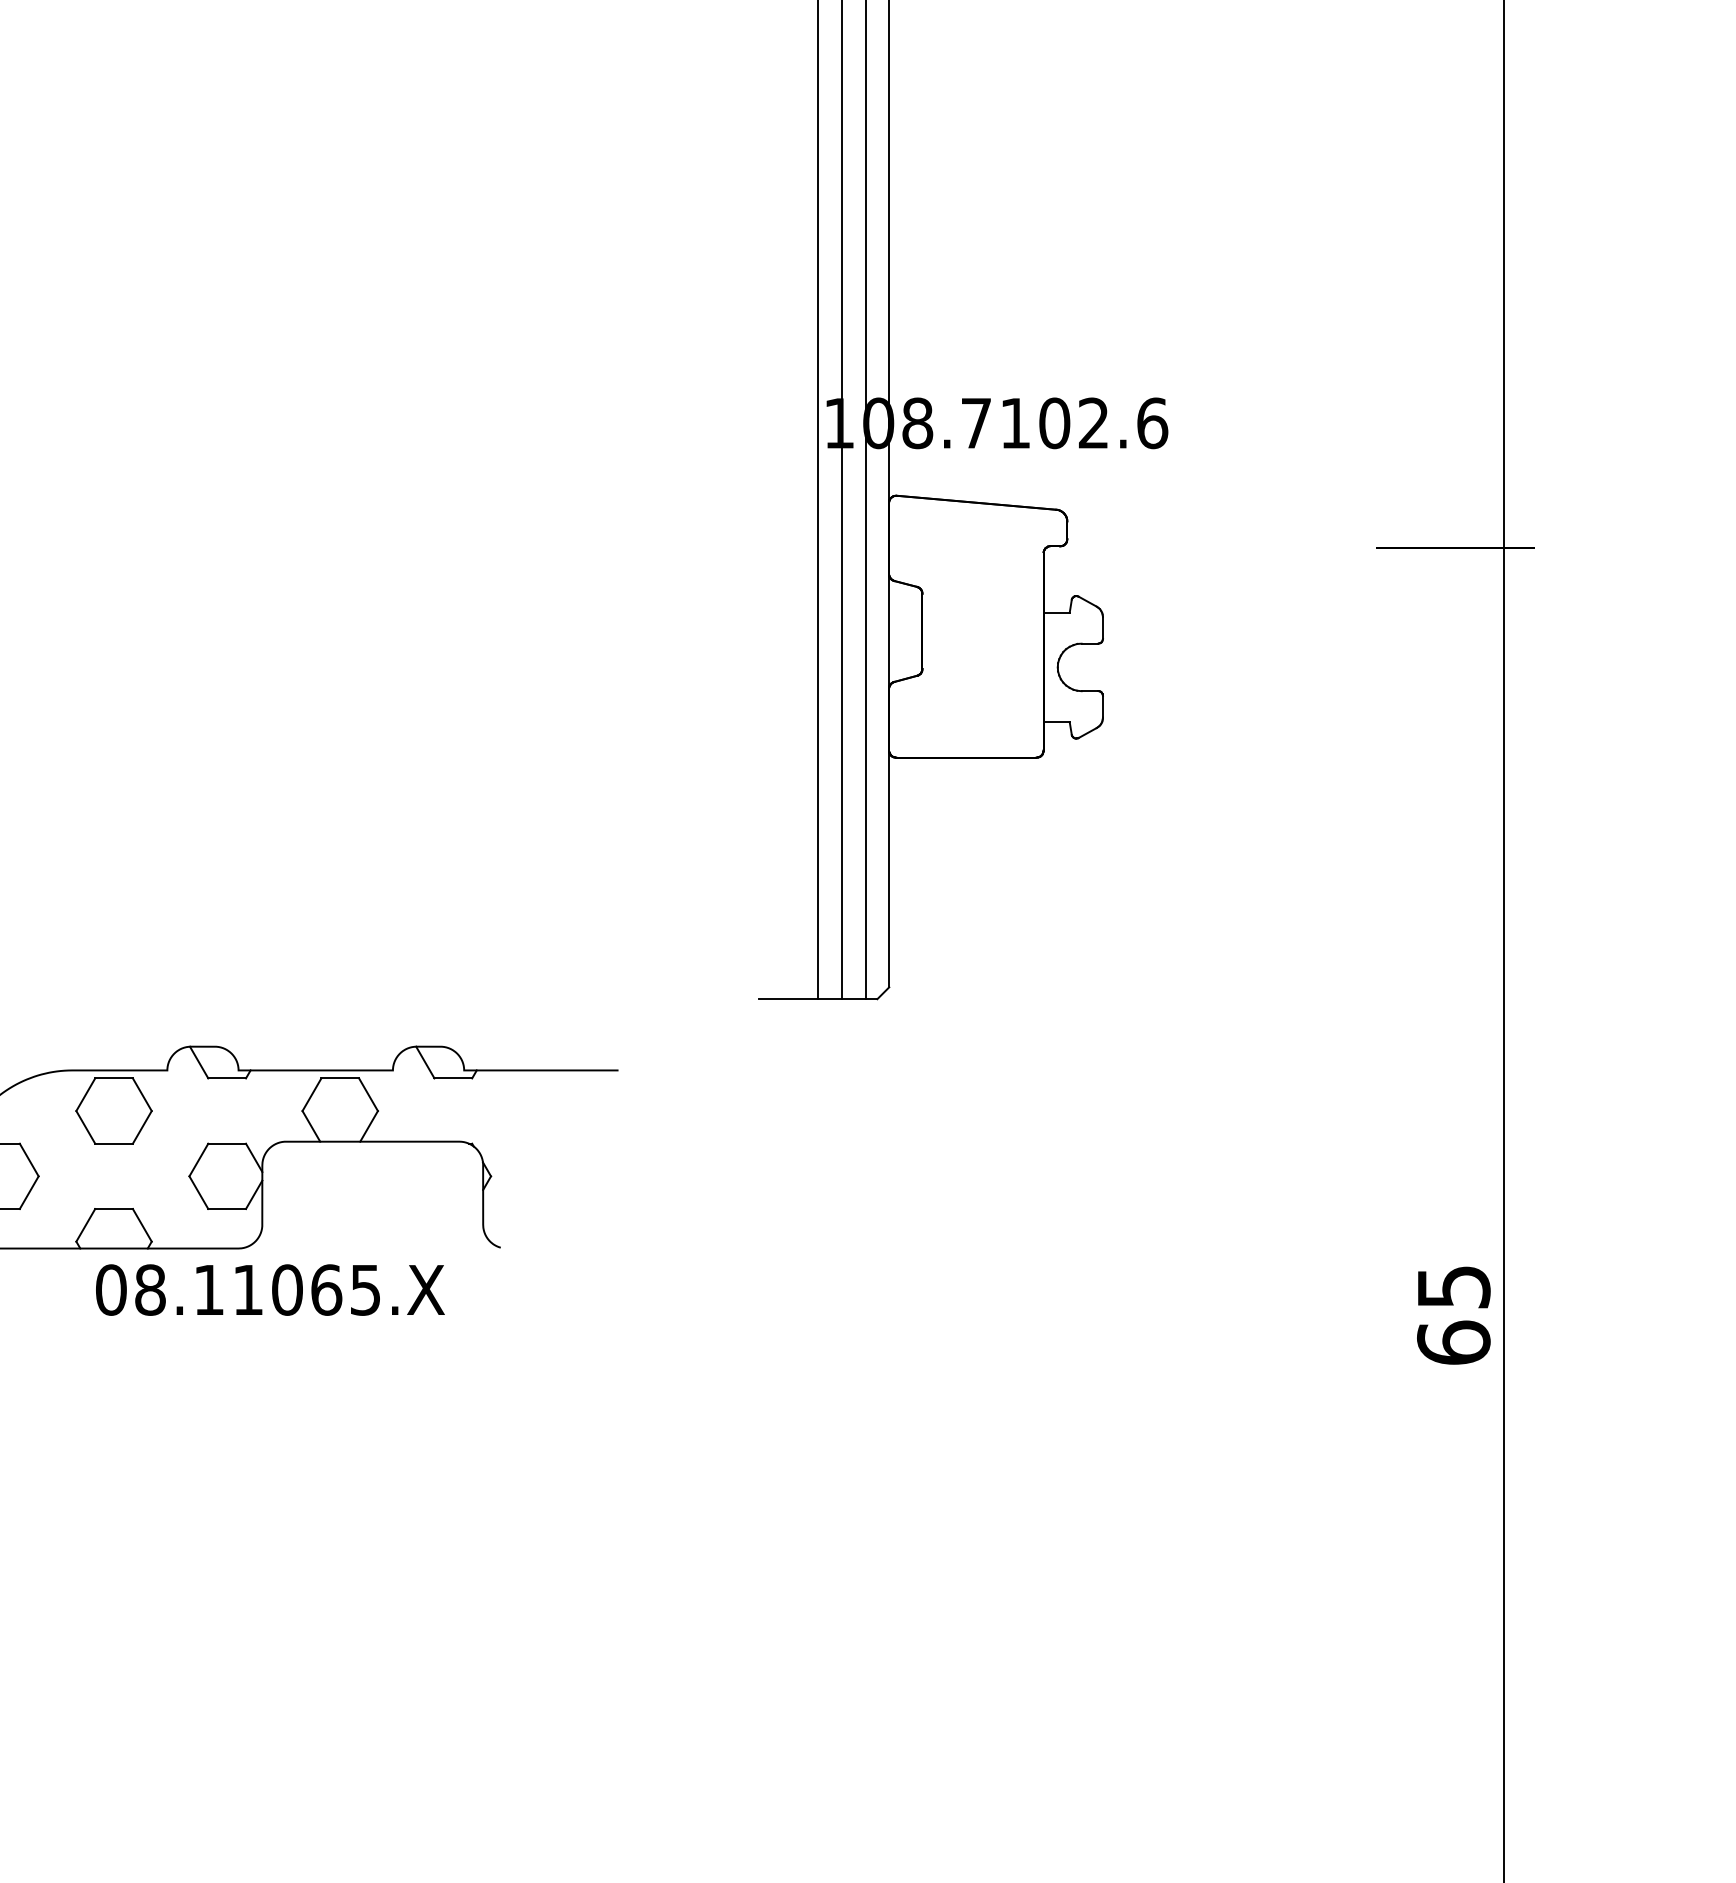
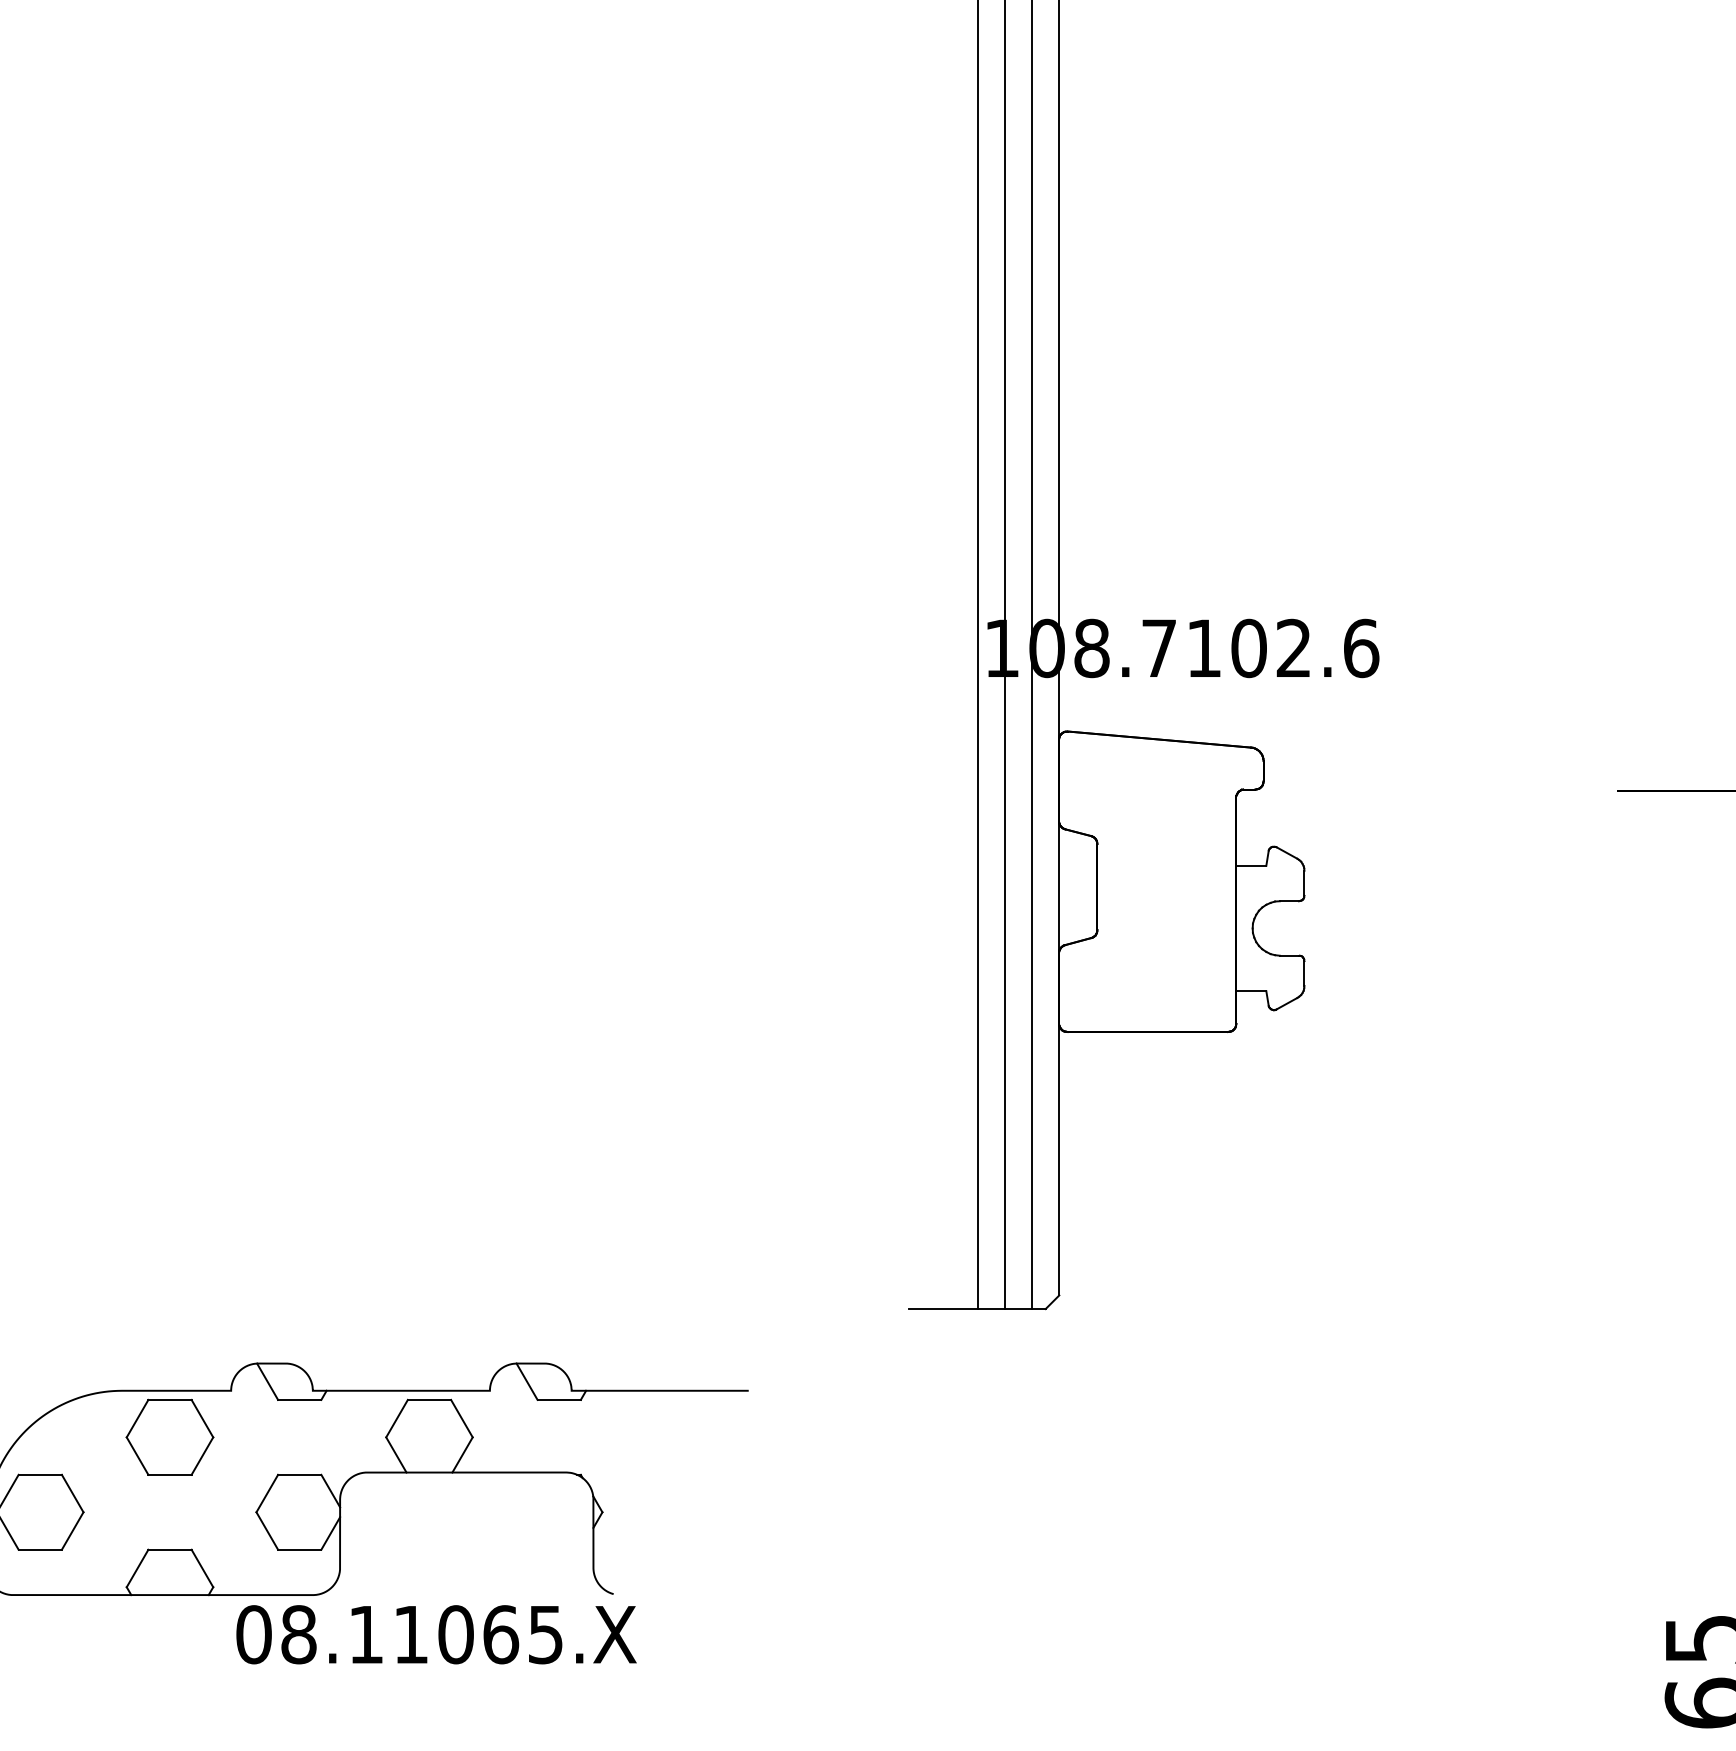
text: (270, 1289) -> (436, 1634), moved

